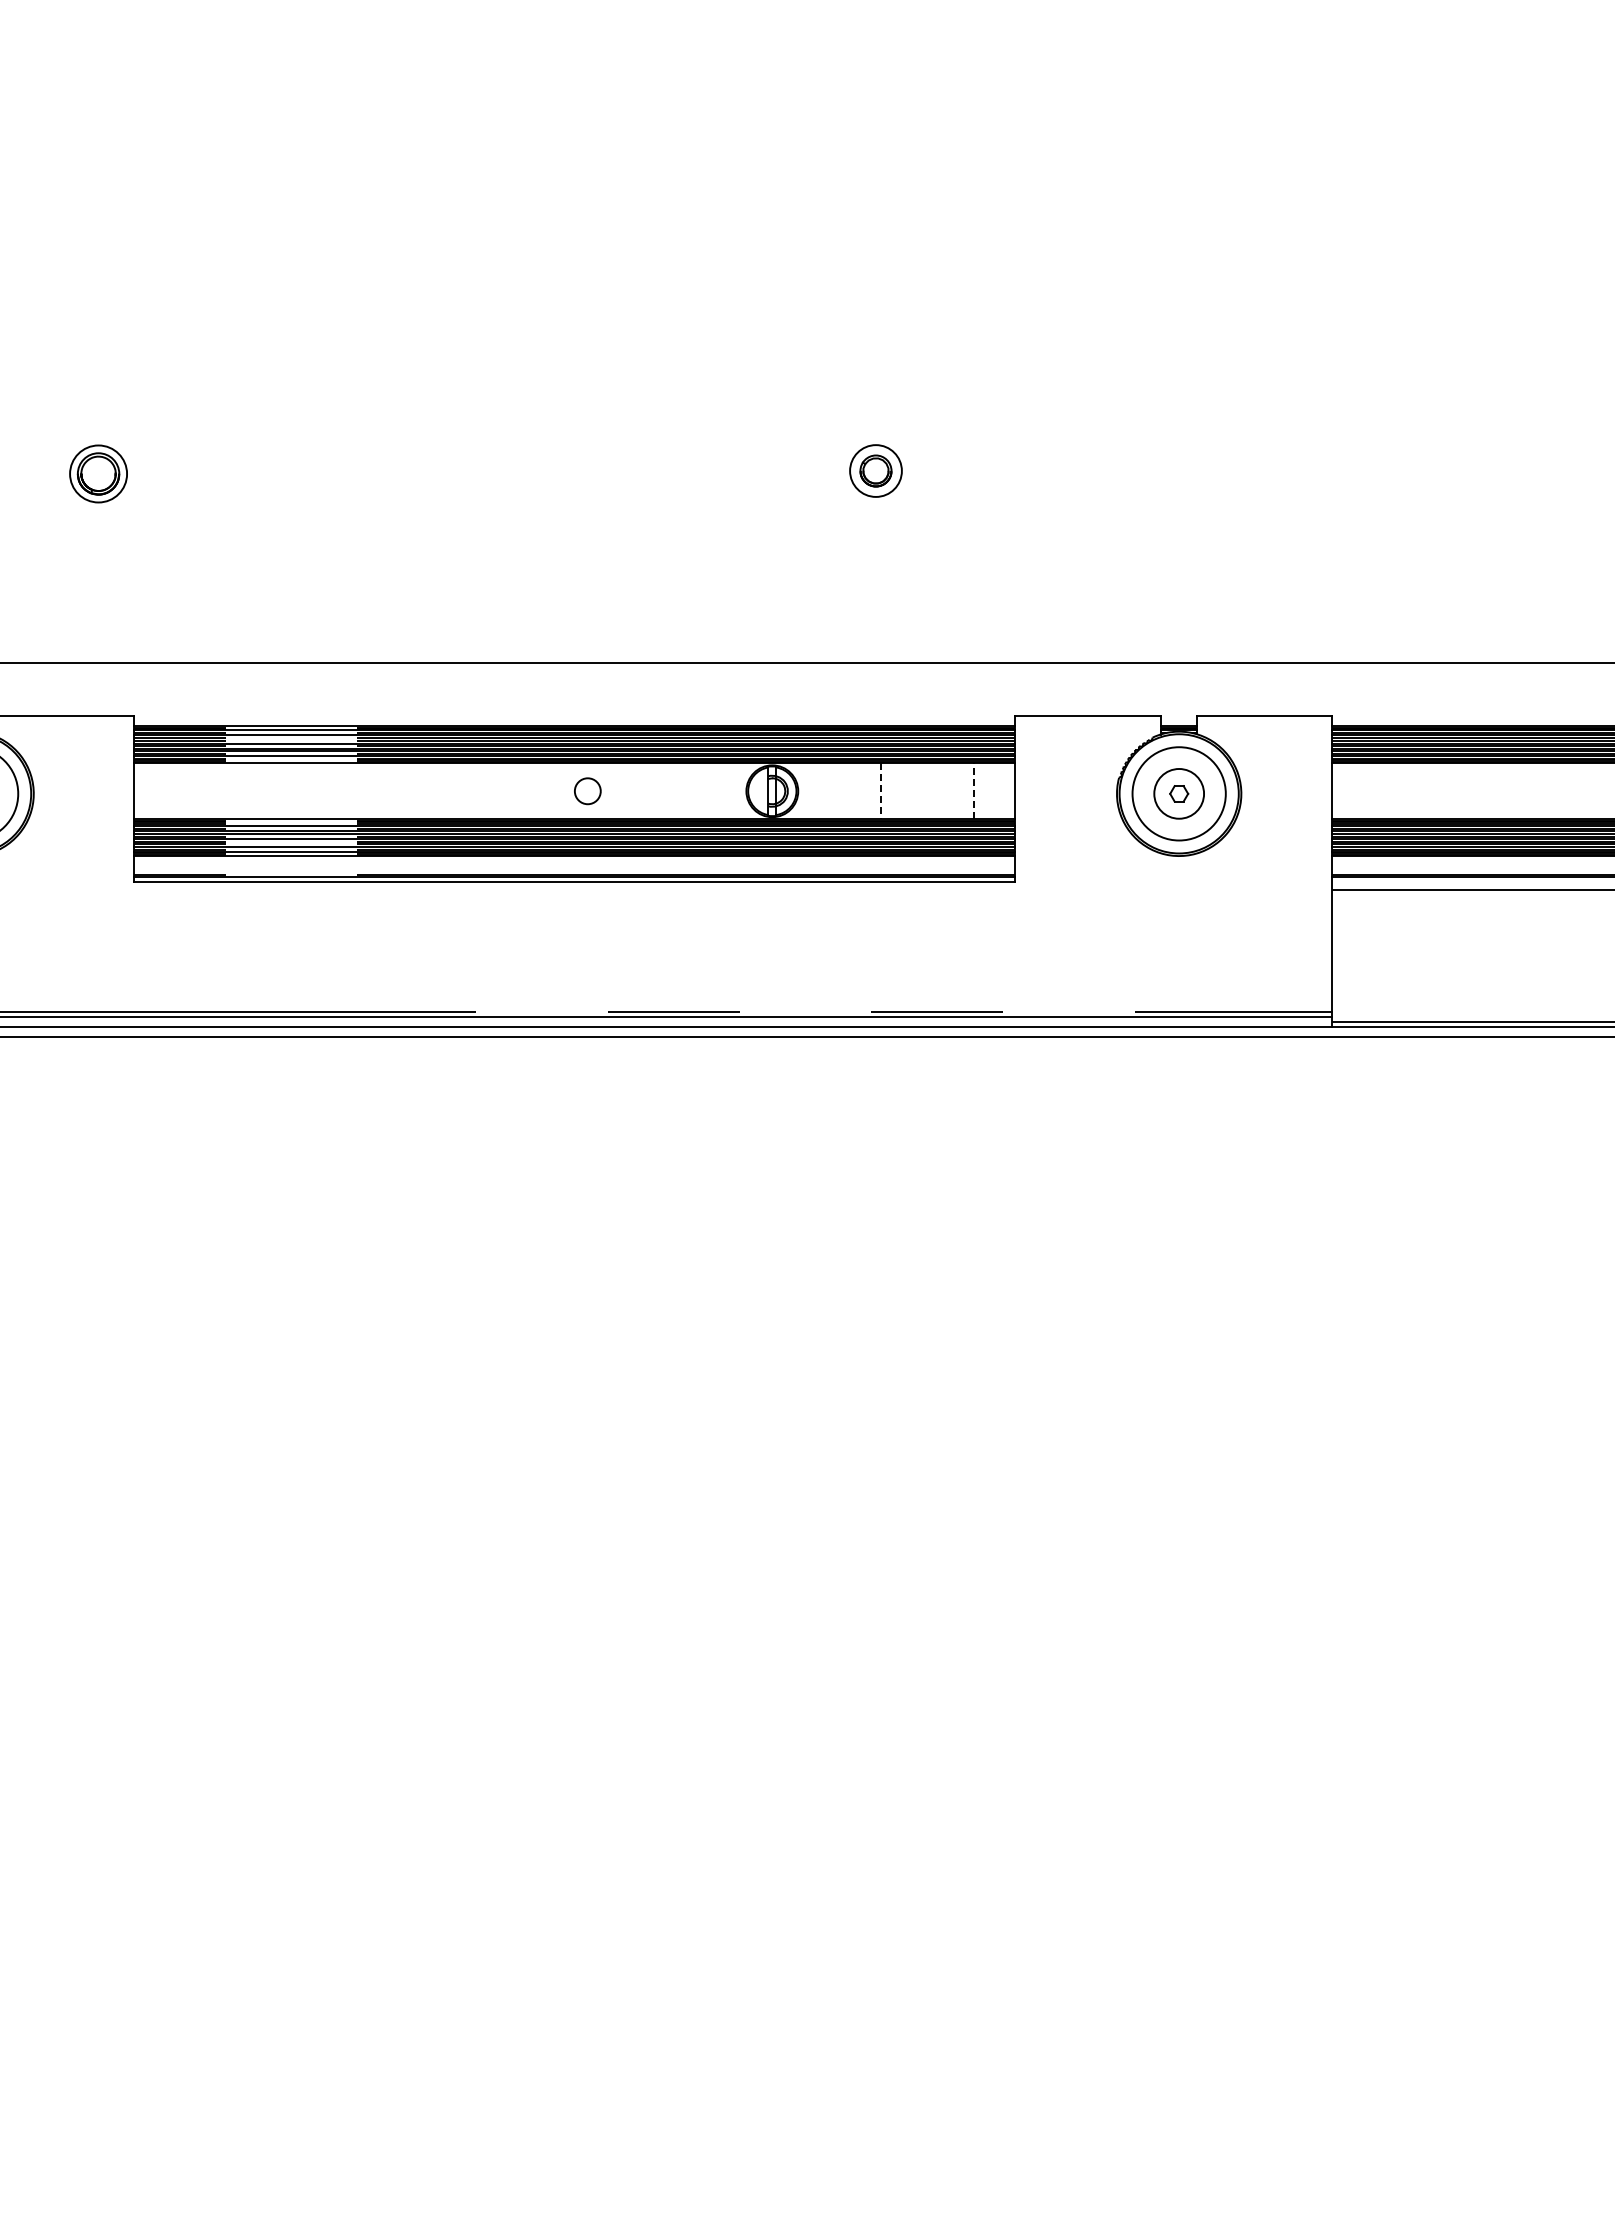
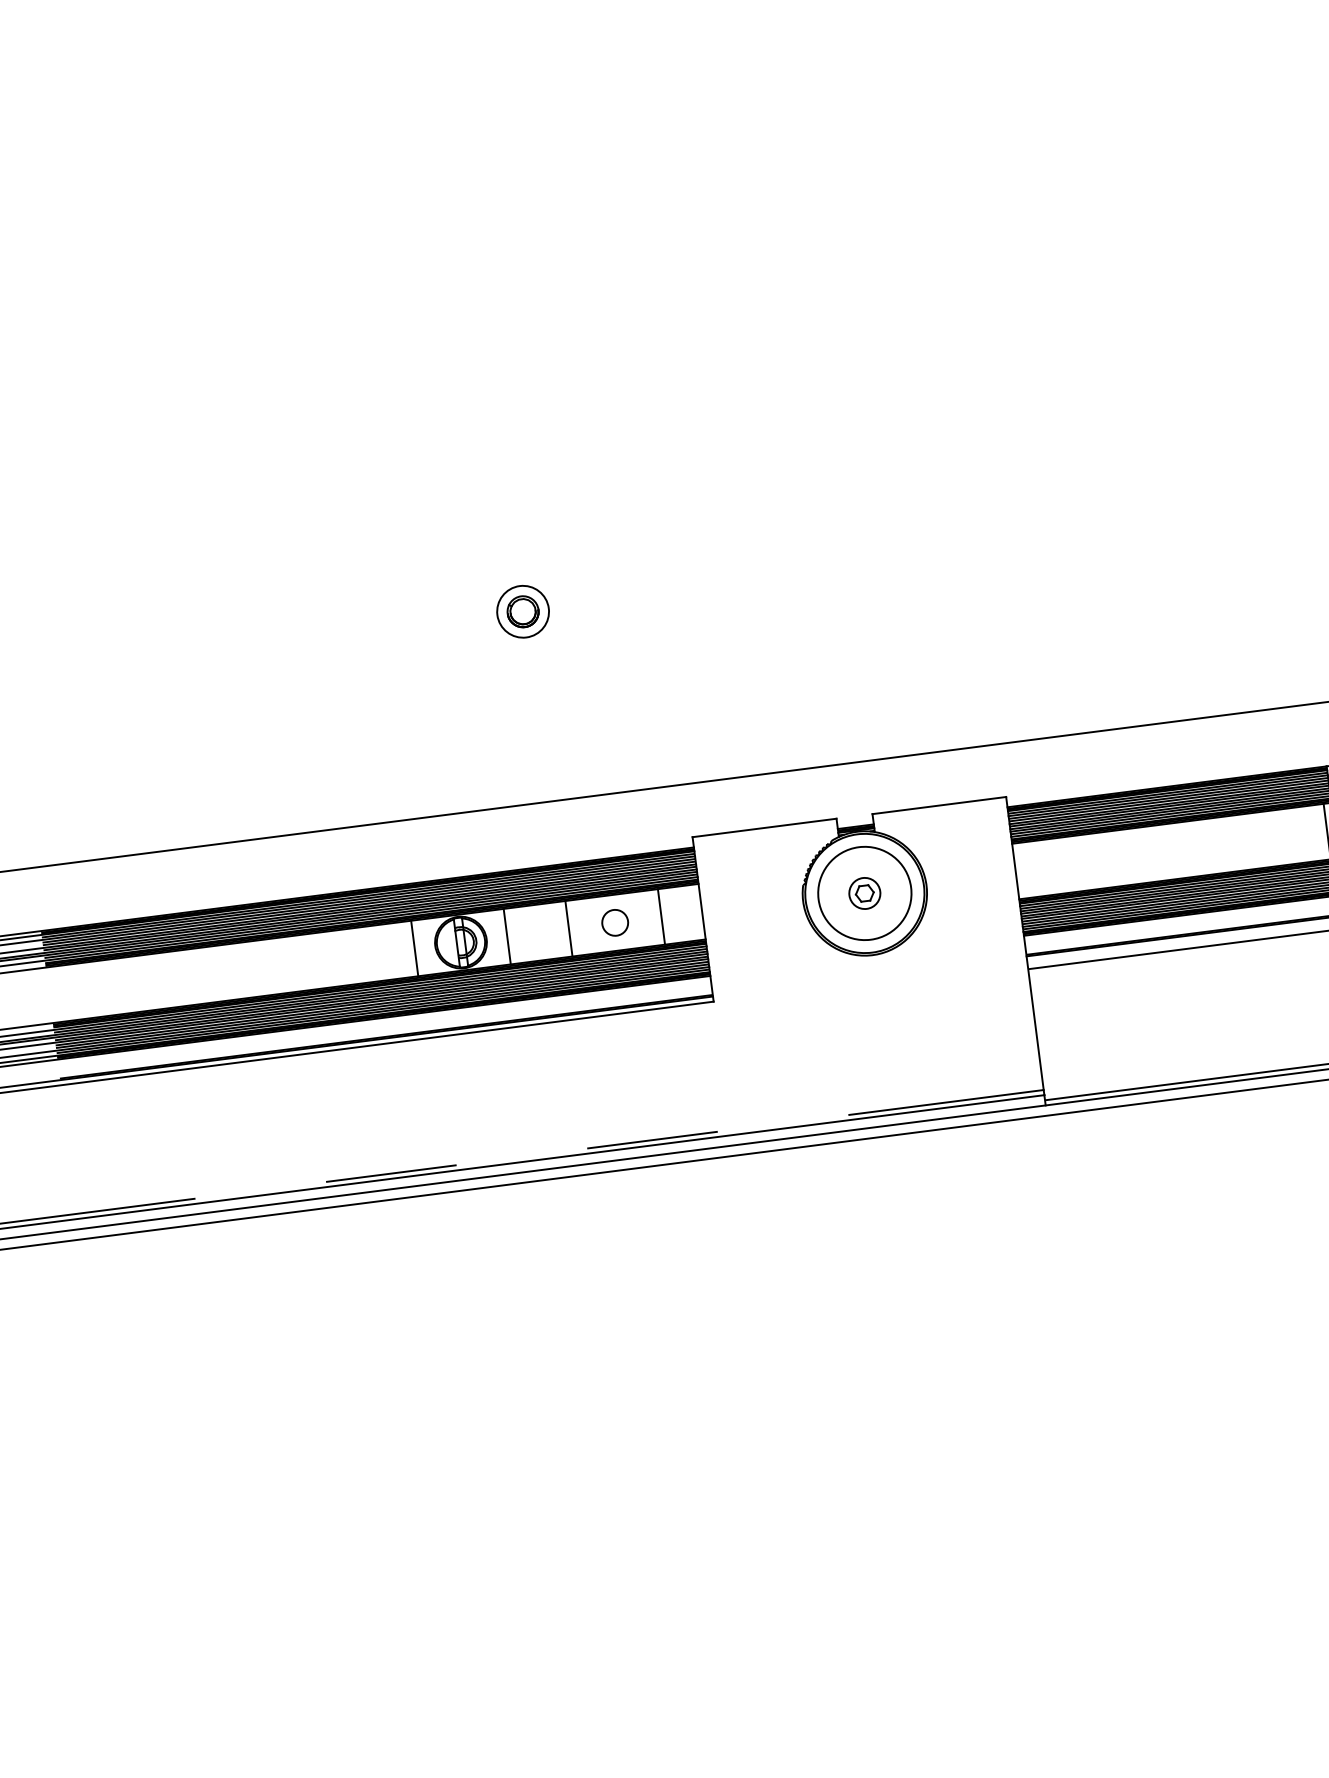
circle: (587, 791) -> (614, 923), moved
line: (725, 791) -> (414, 948), added
line: (818, 791) -> (506, 936), added
line: (881, 791) -> (569, 928), dashed -> solid
line: (974, 791) -> (661, 917), dashed -> solid
circle: (1178, 793) -> (864, 893), size x0.62

